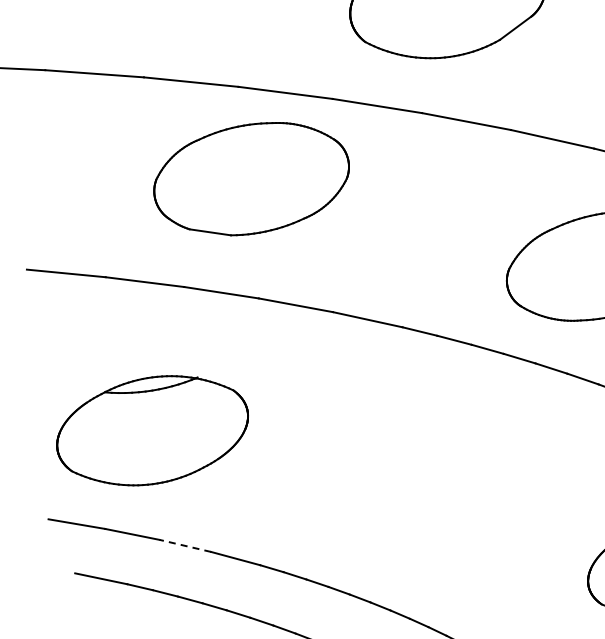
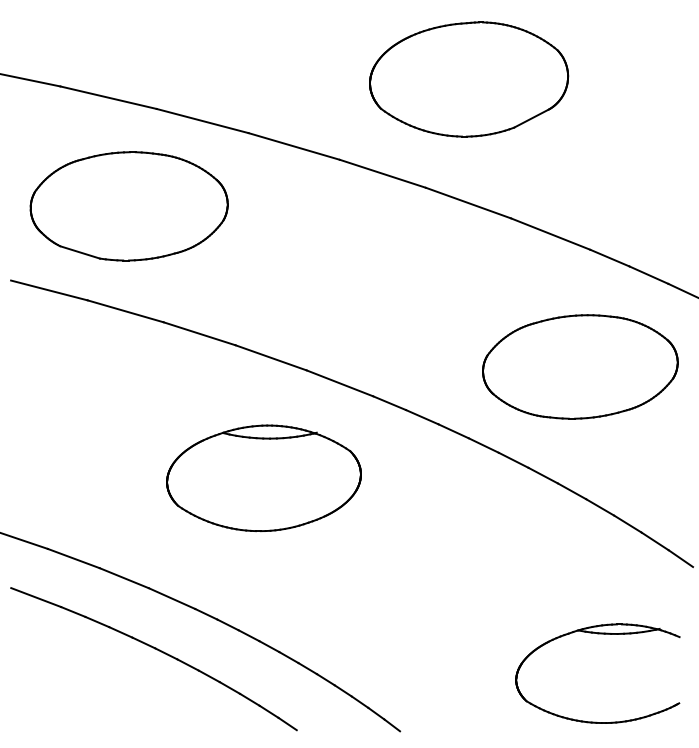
part: (250, 179) -> (128, 206), moved
part: (152, 430) -> (263, 478), moved
line: (185, 546) -> (124, 578), dashed -> solid

